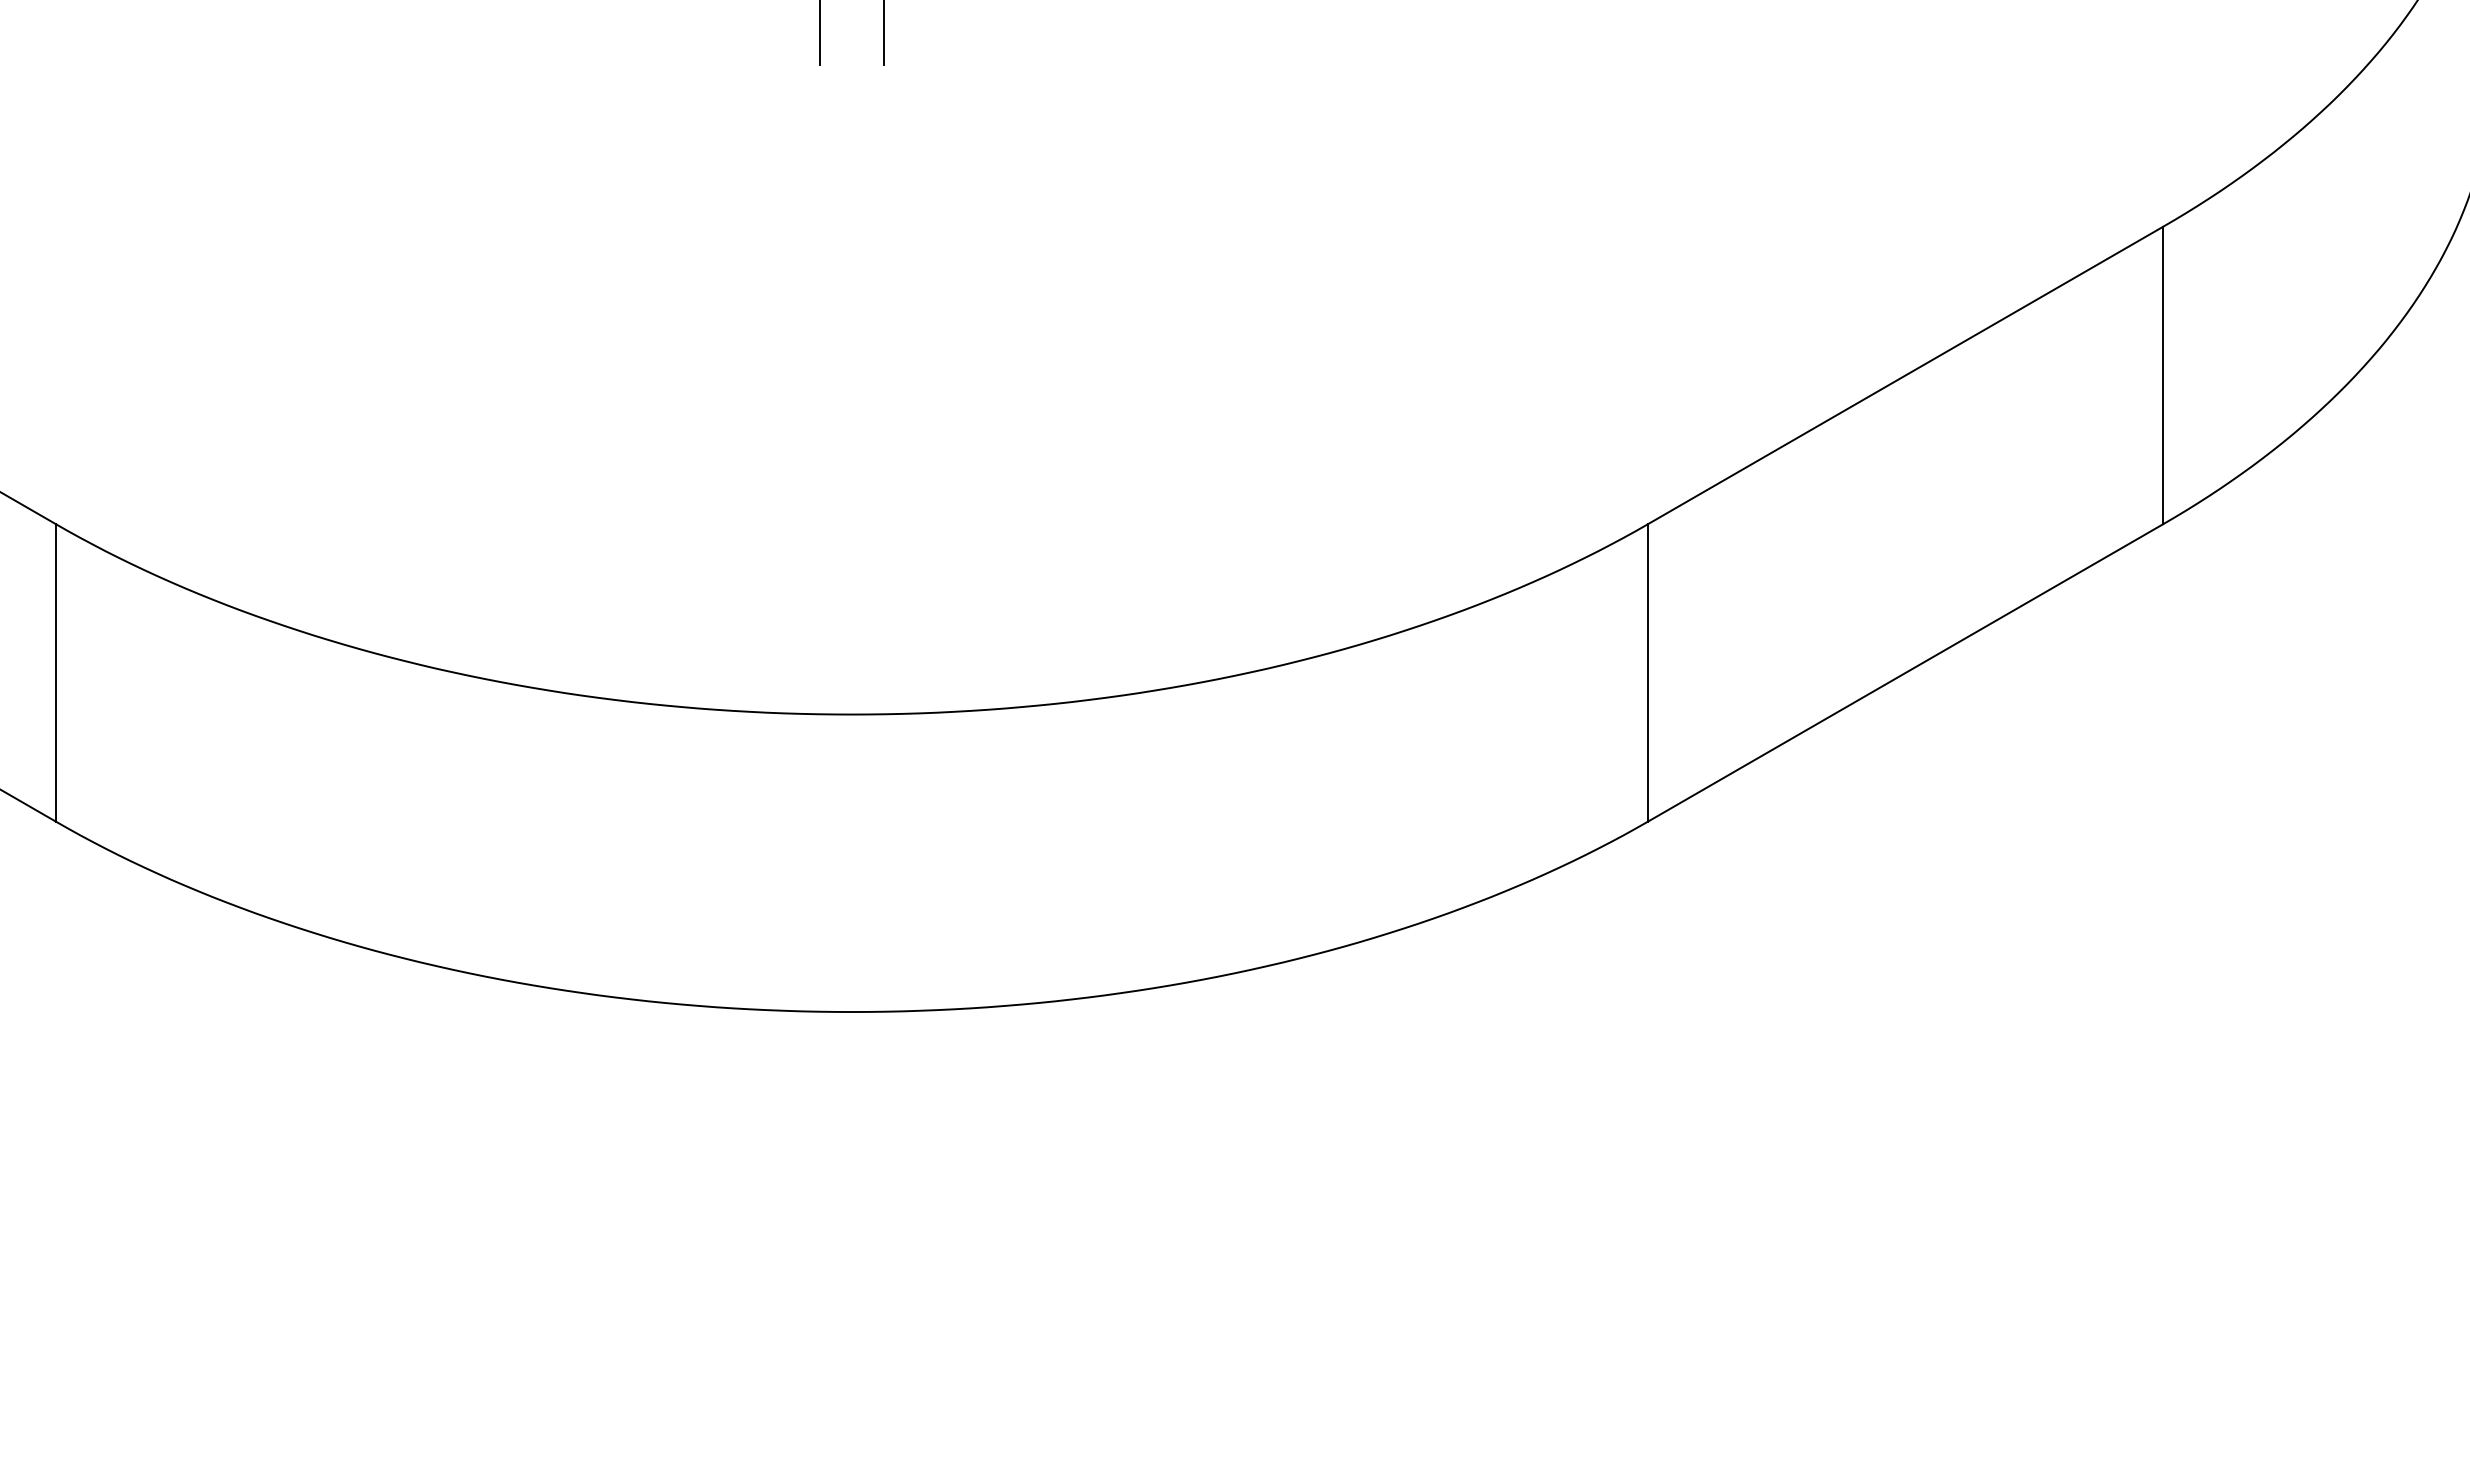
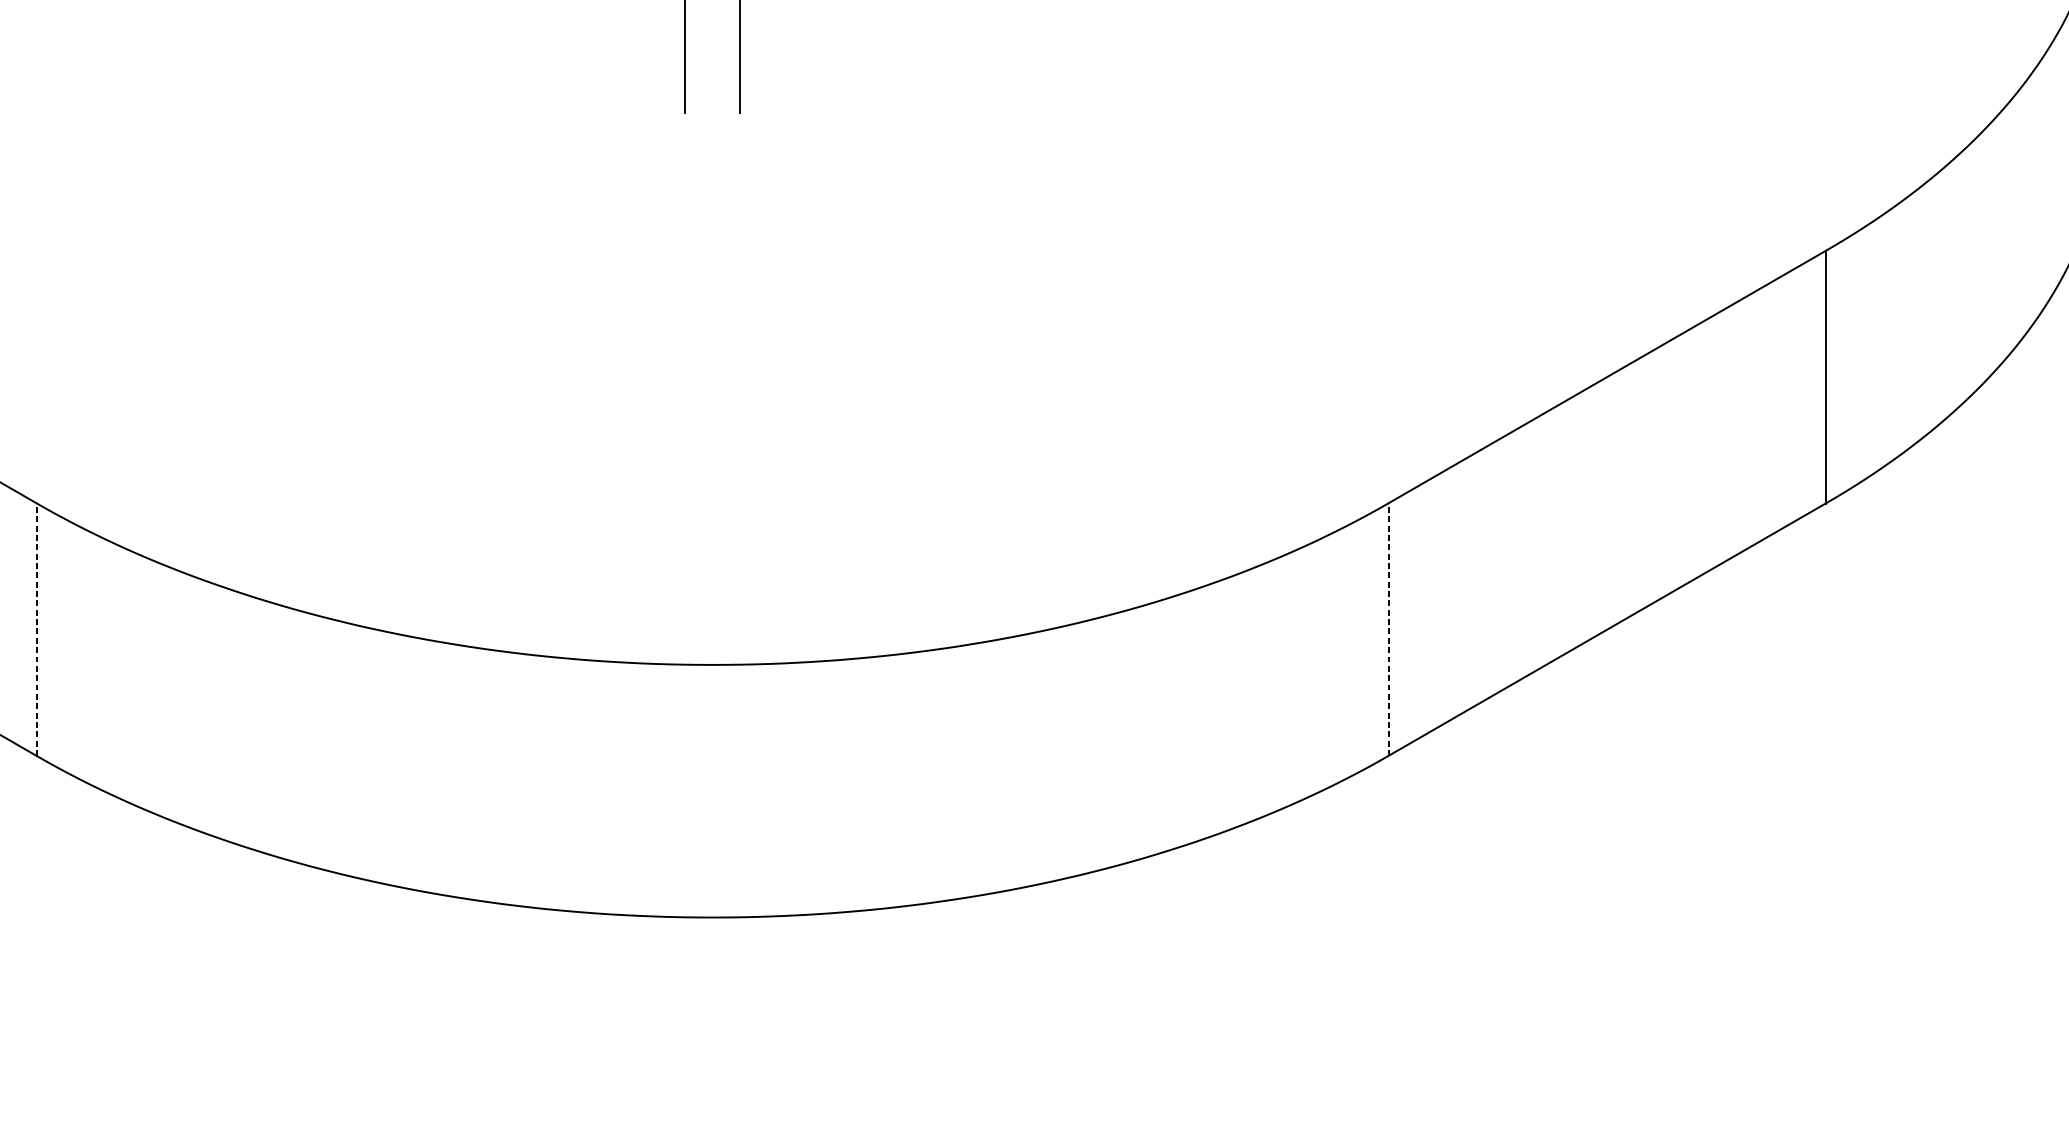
line: (55, 672) -> (36, 629), solid -> dashed
line: (1648, 672) -> (1388, 629), solid -> dashed

